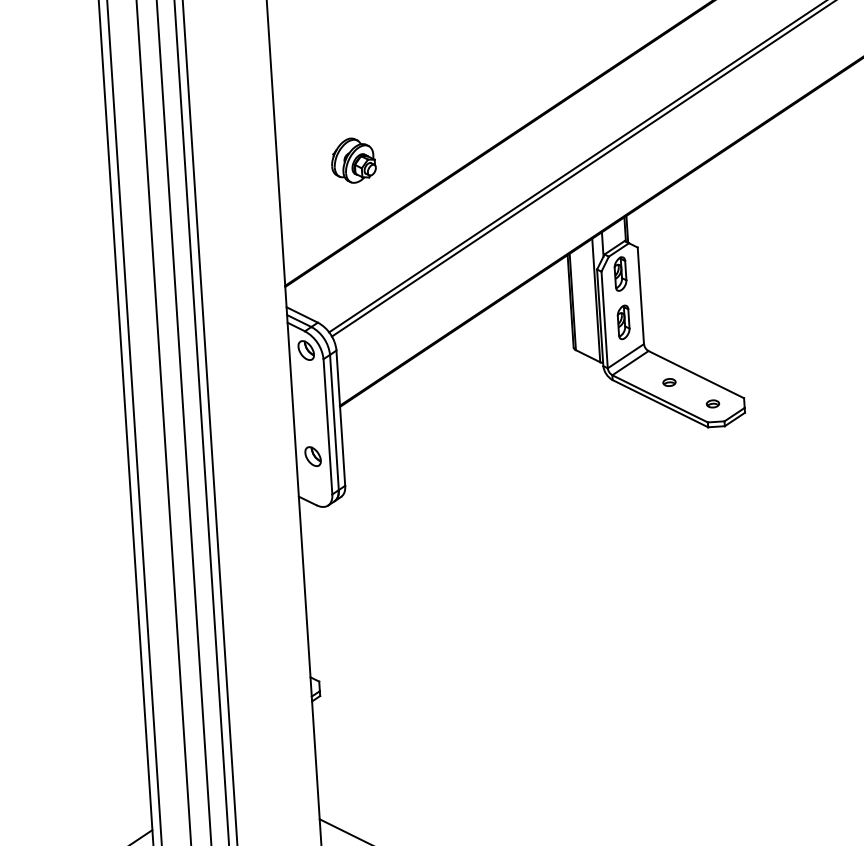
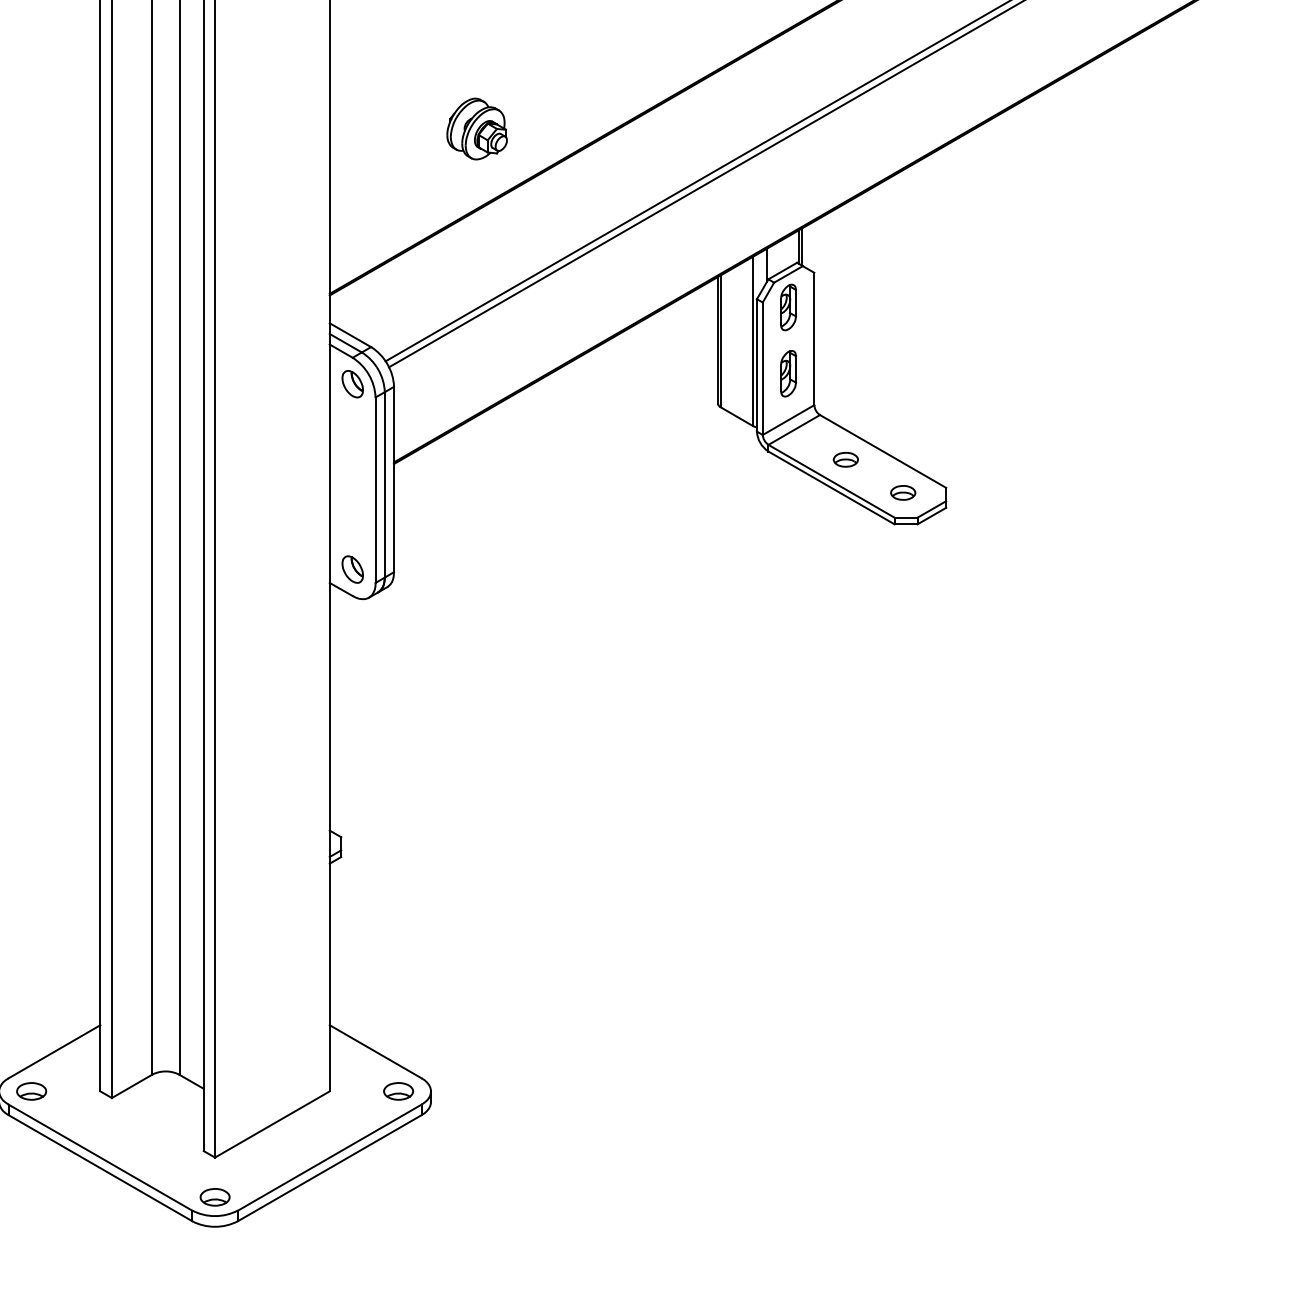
part: (353, 160) -> (476, 128), moved
part: (669, 382) -> (845, 459), size x1.43
part: (713, 403) -> (903, 492), size x1.43
part: (312, 456) -> (352, 569), moved

